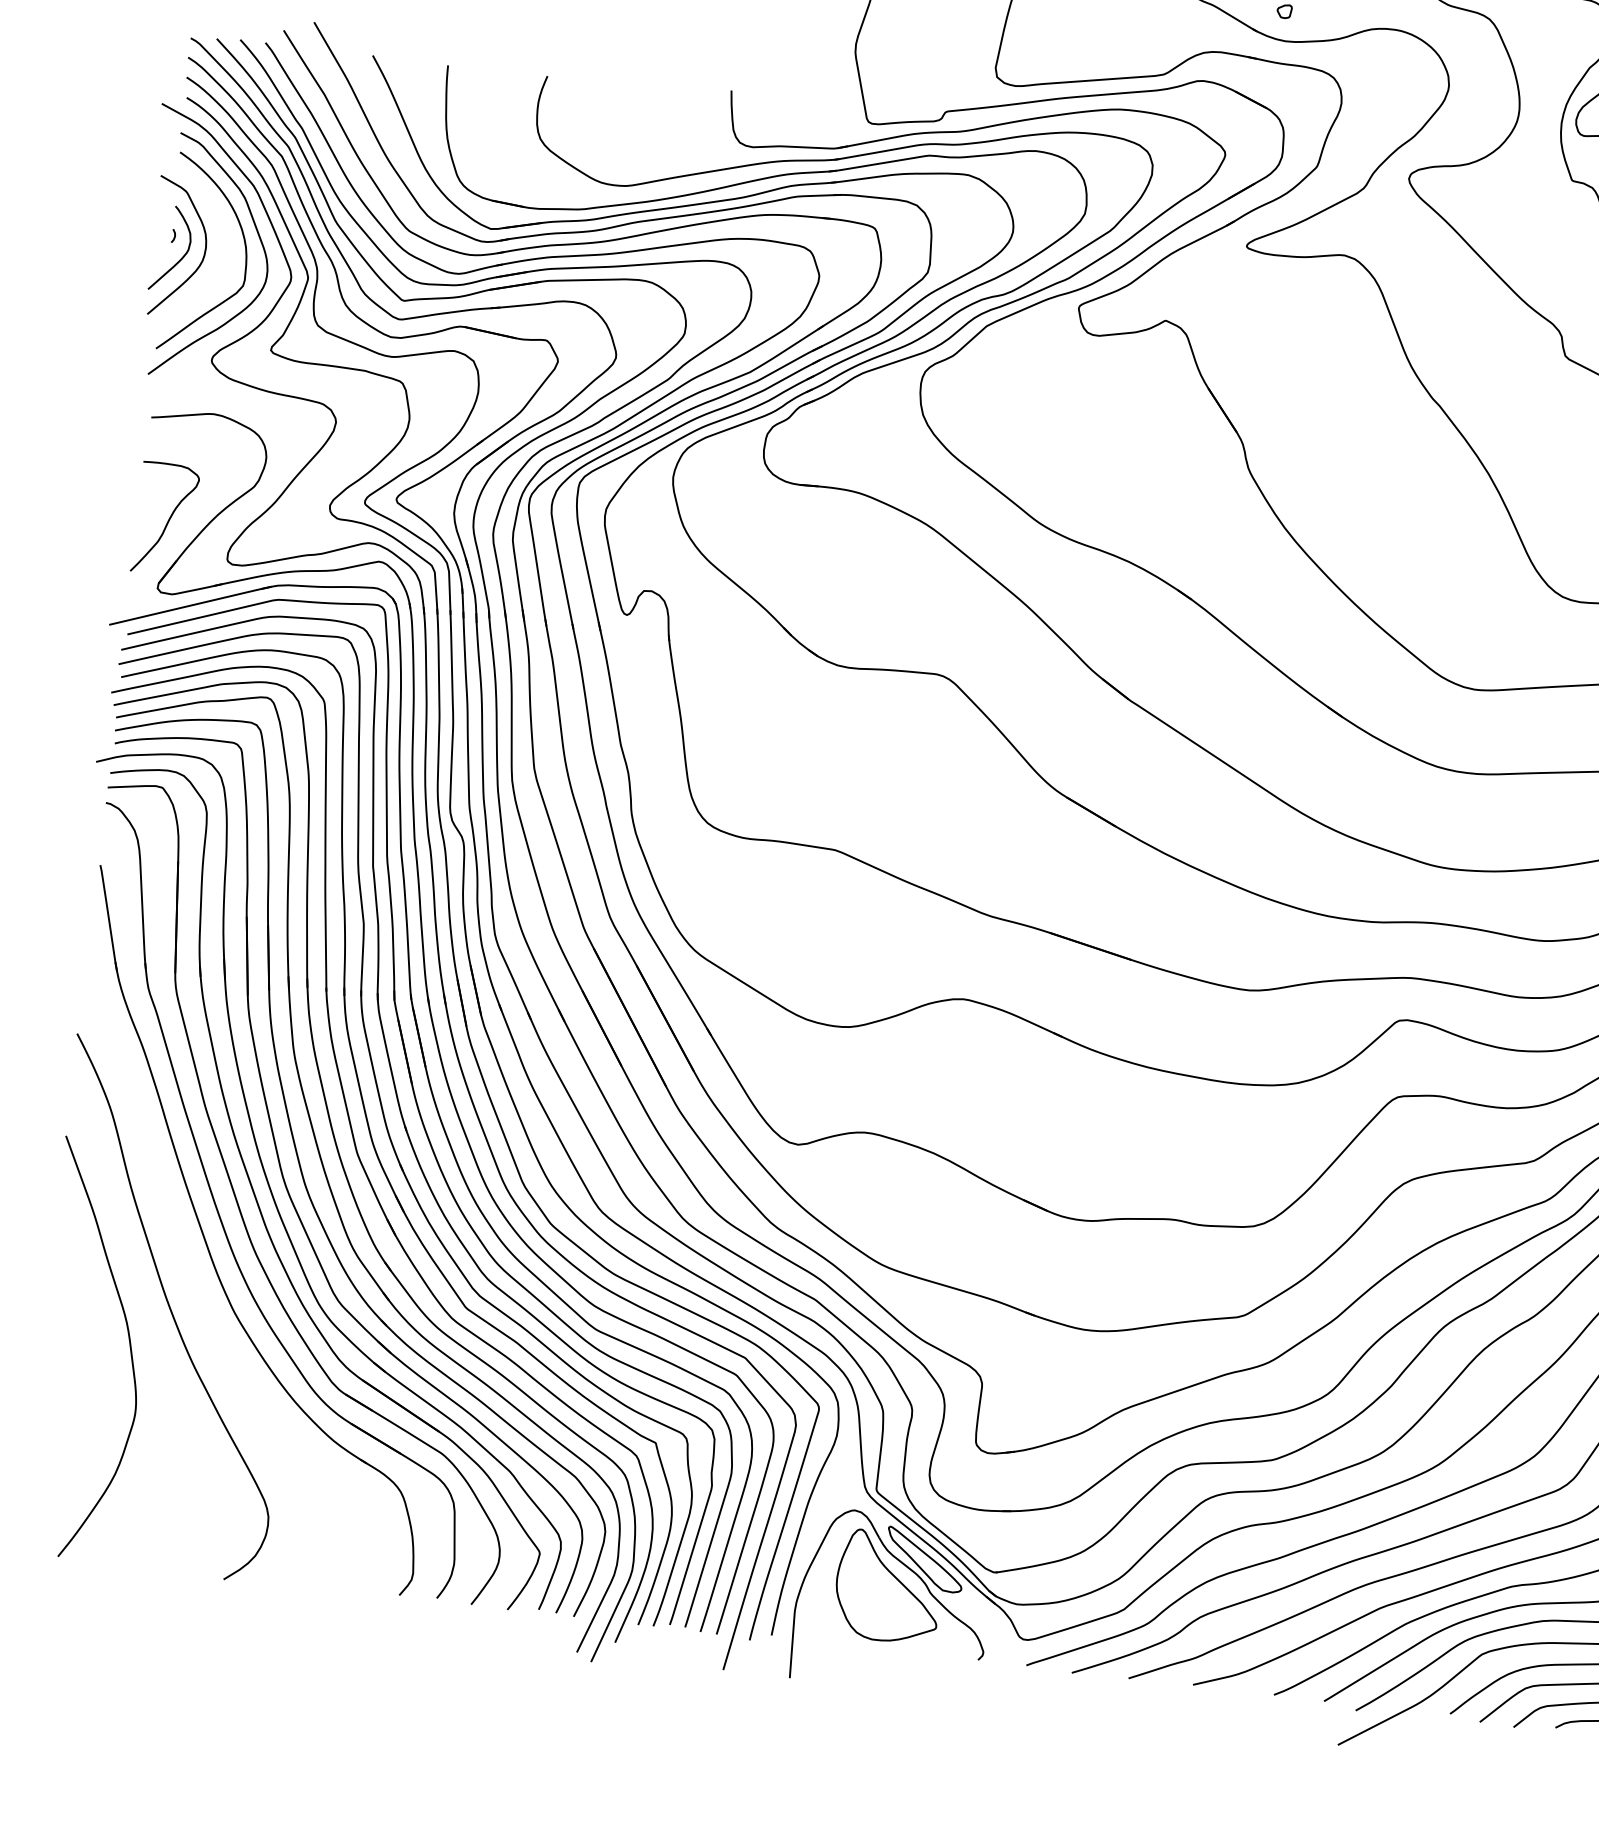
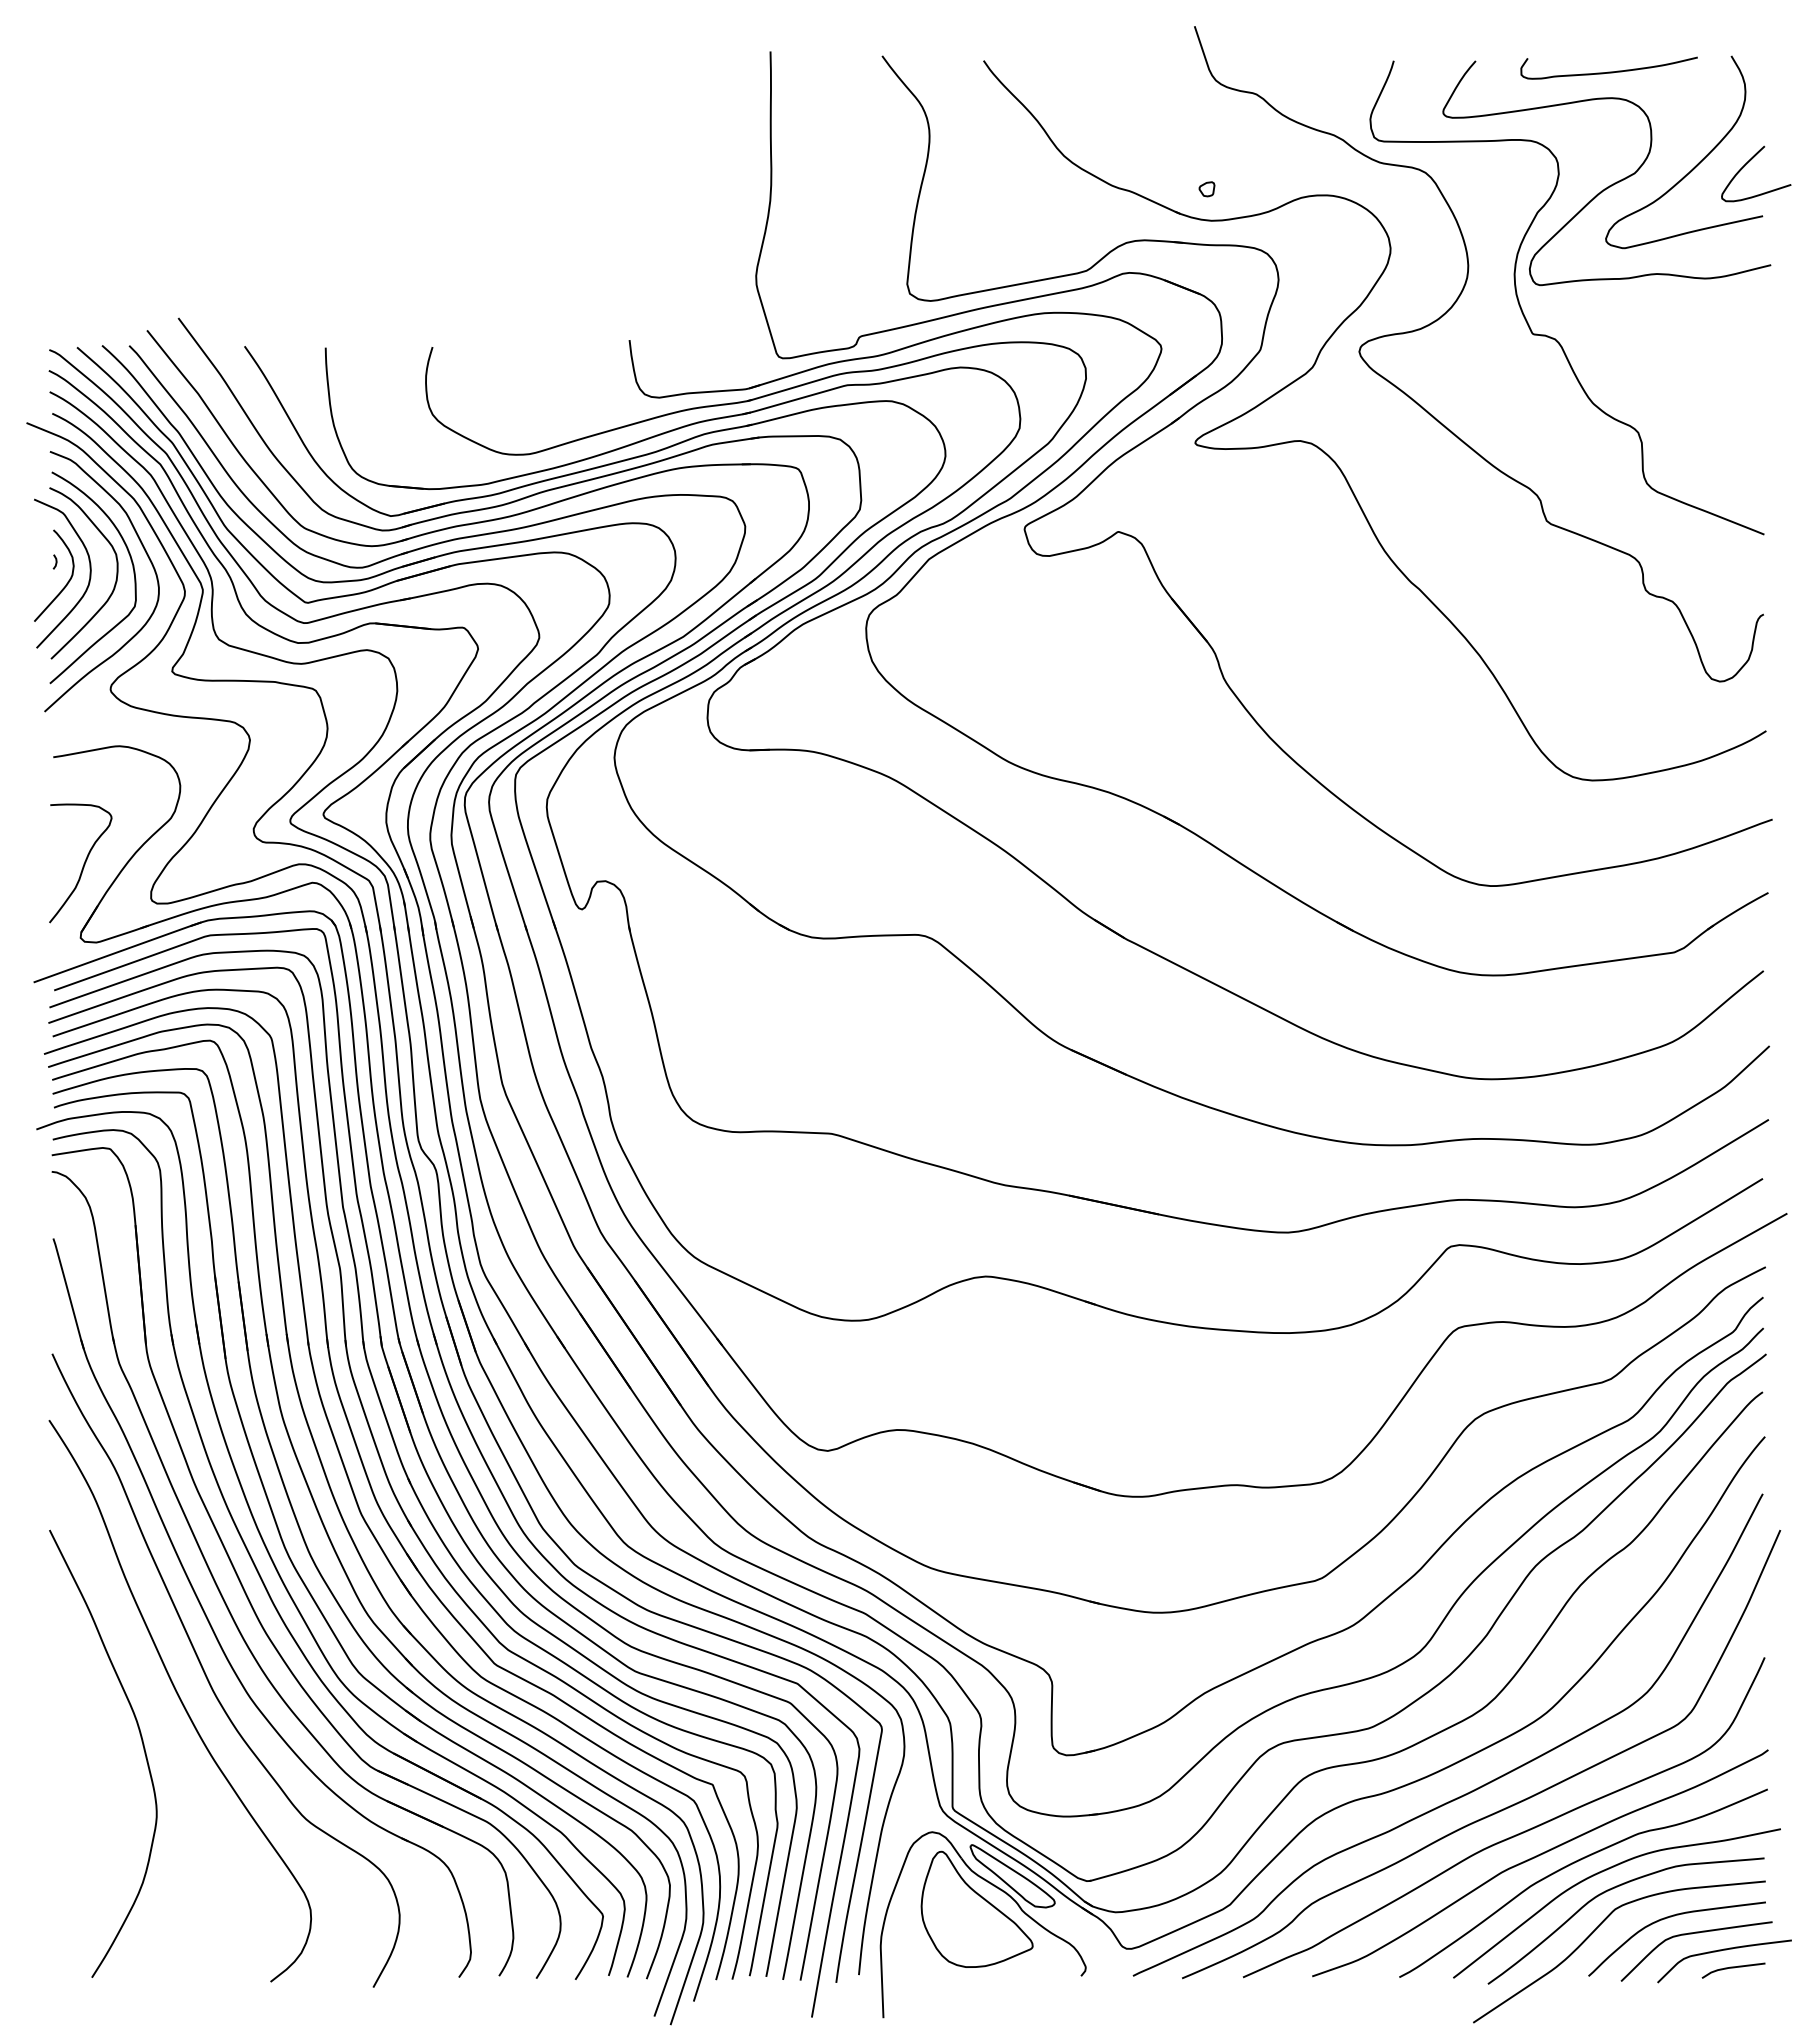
curve: (227, 258) -> (115, 579), added
curve: (198, 1290) -> (208, 1678), added

